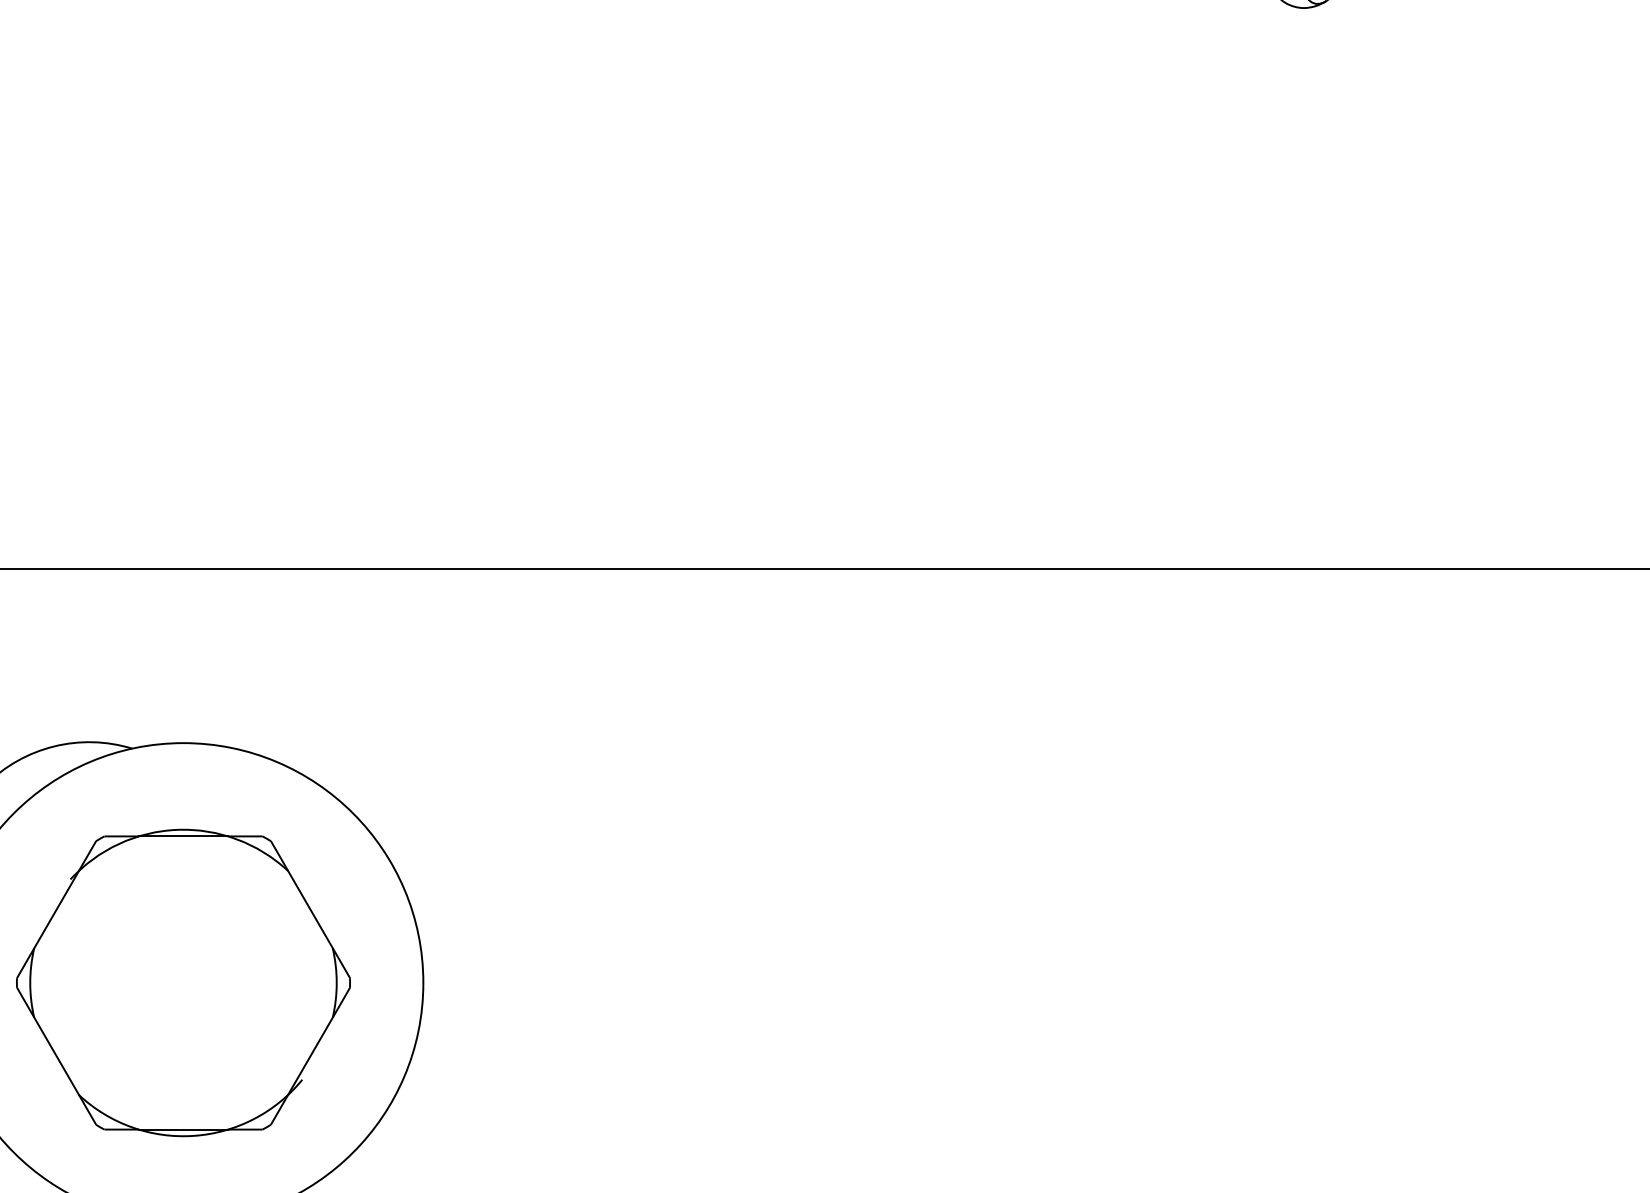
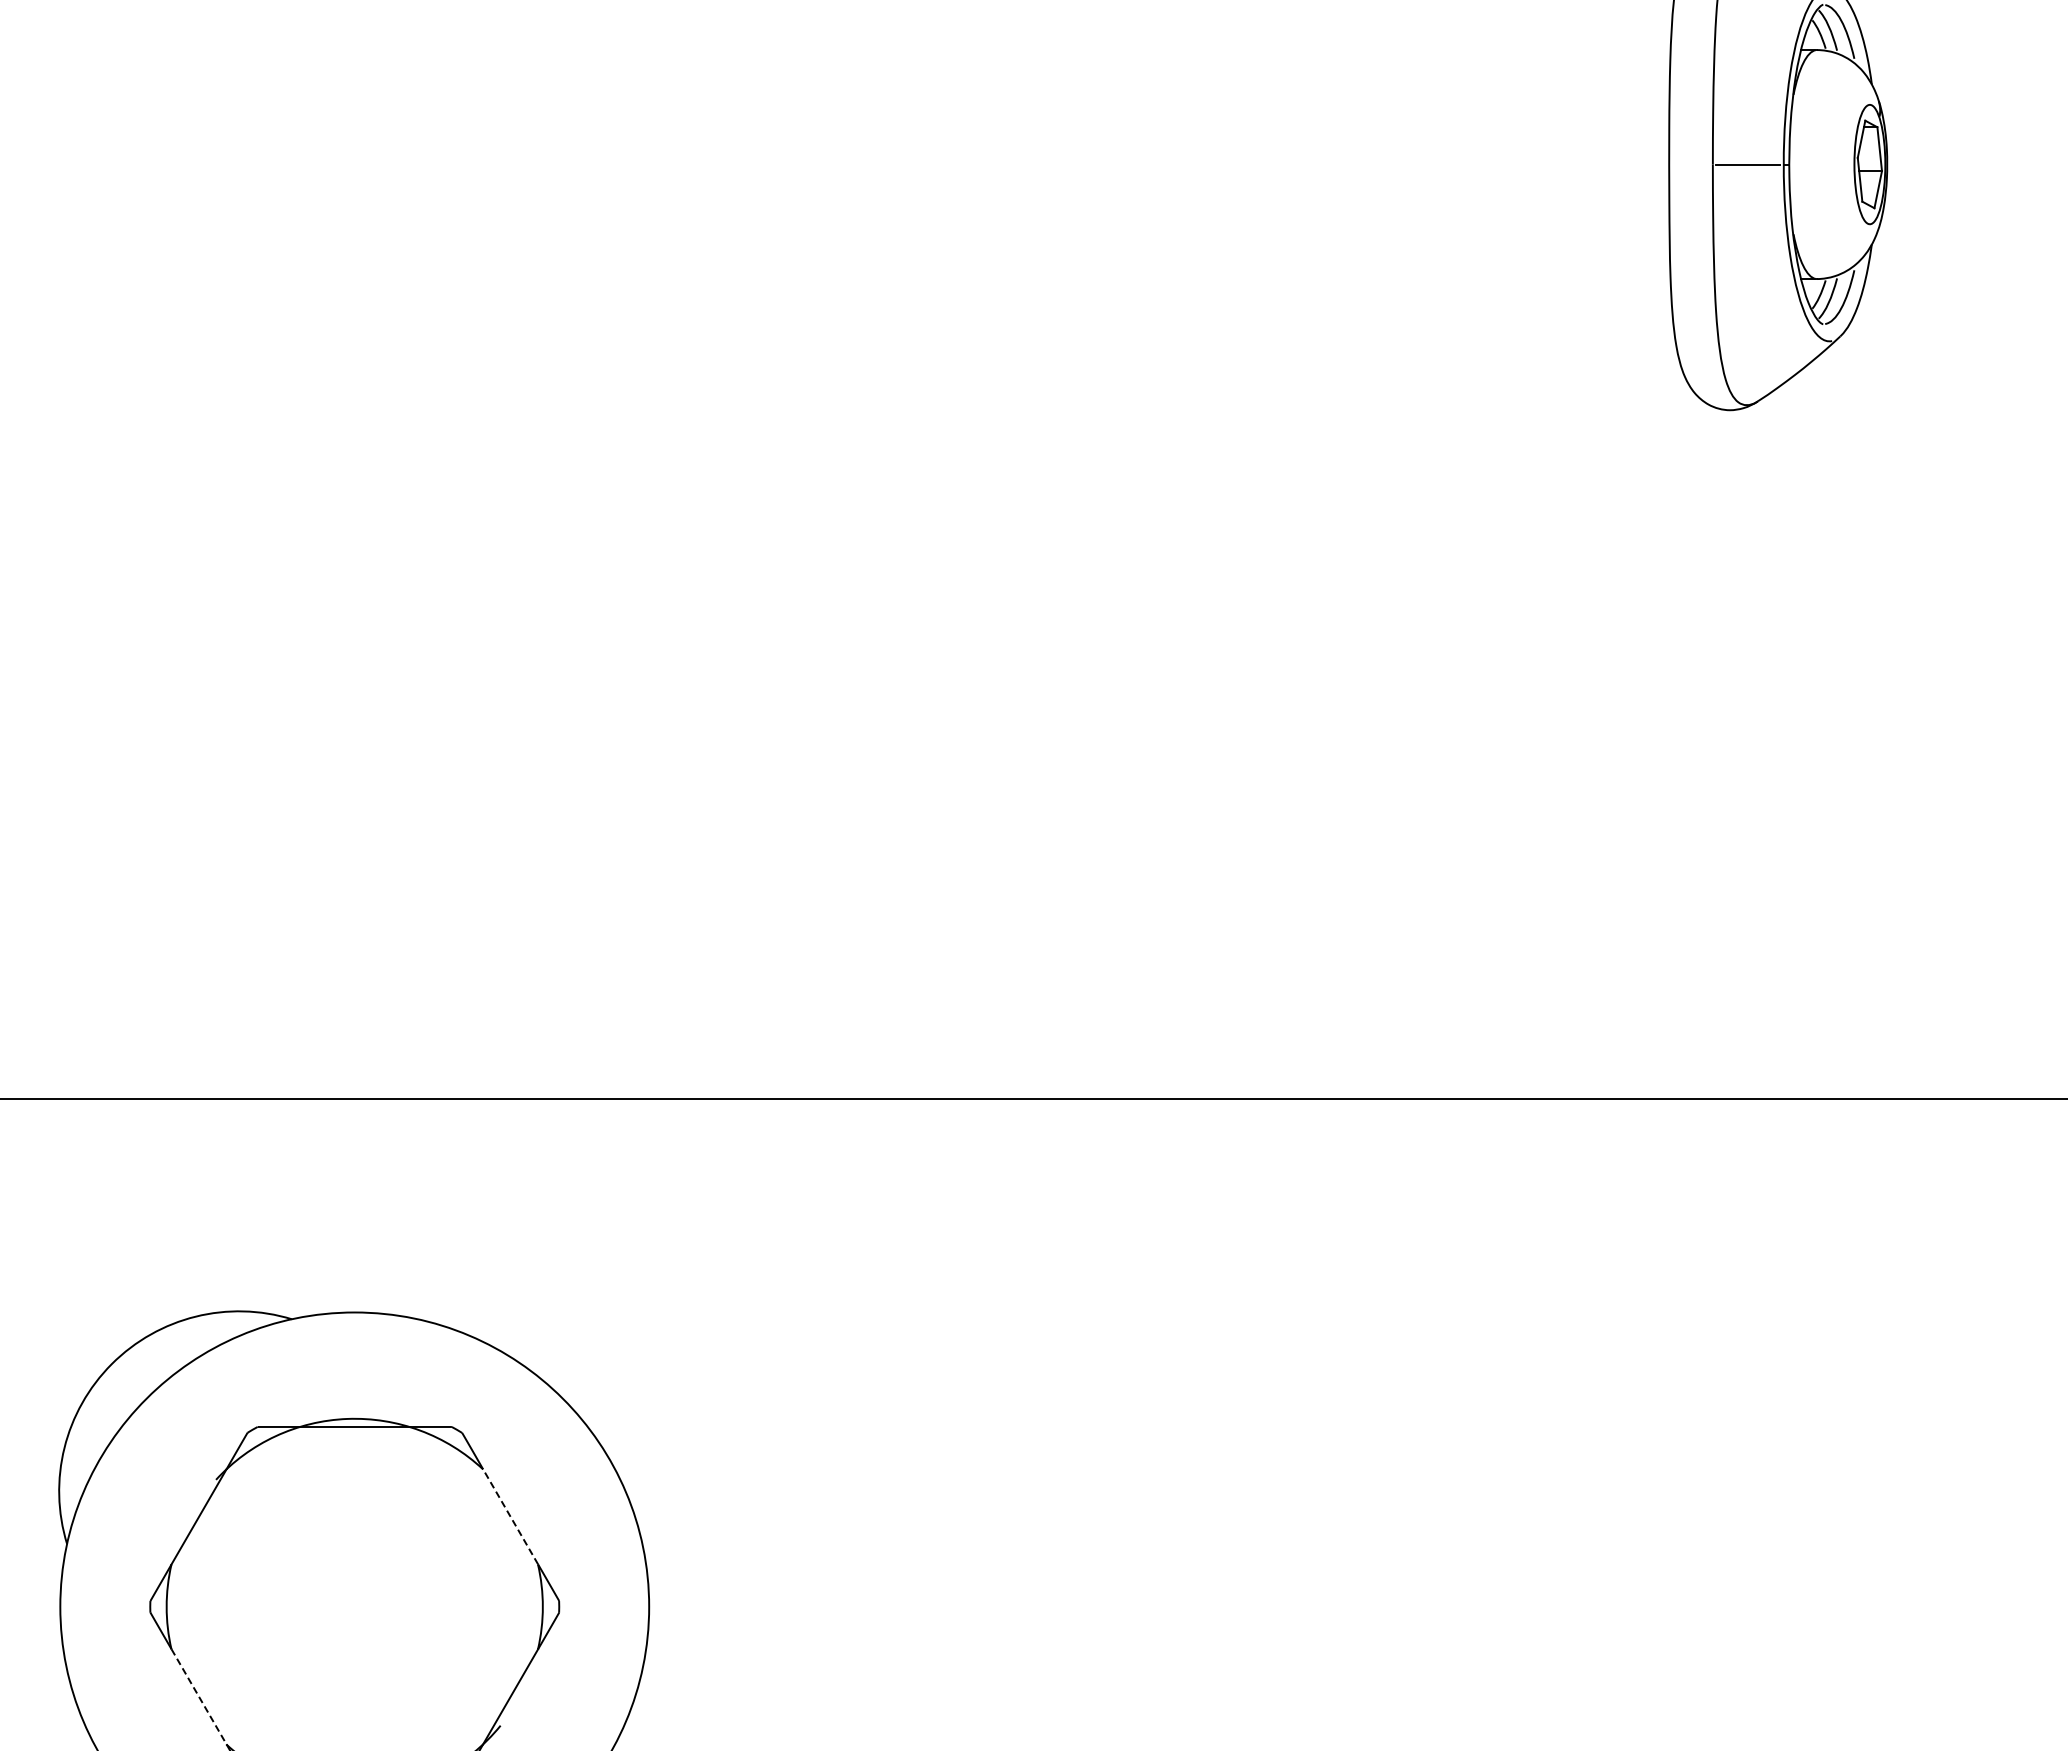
line: (310, 909) -> (510, 1516), solid -> dashed
line: (57, 1055) -> (199, 1696), solid -> dashed

